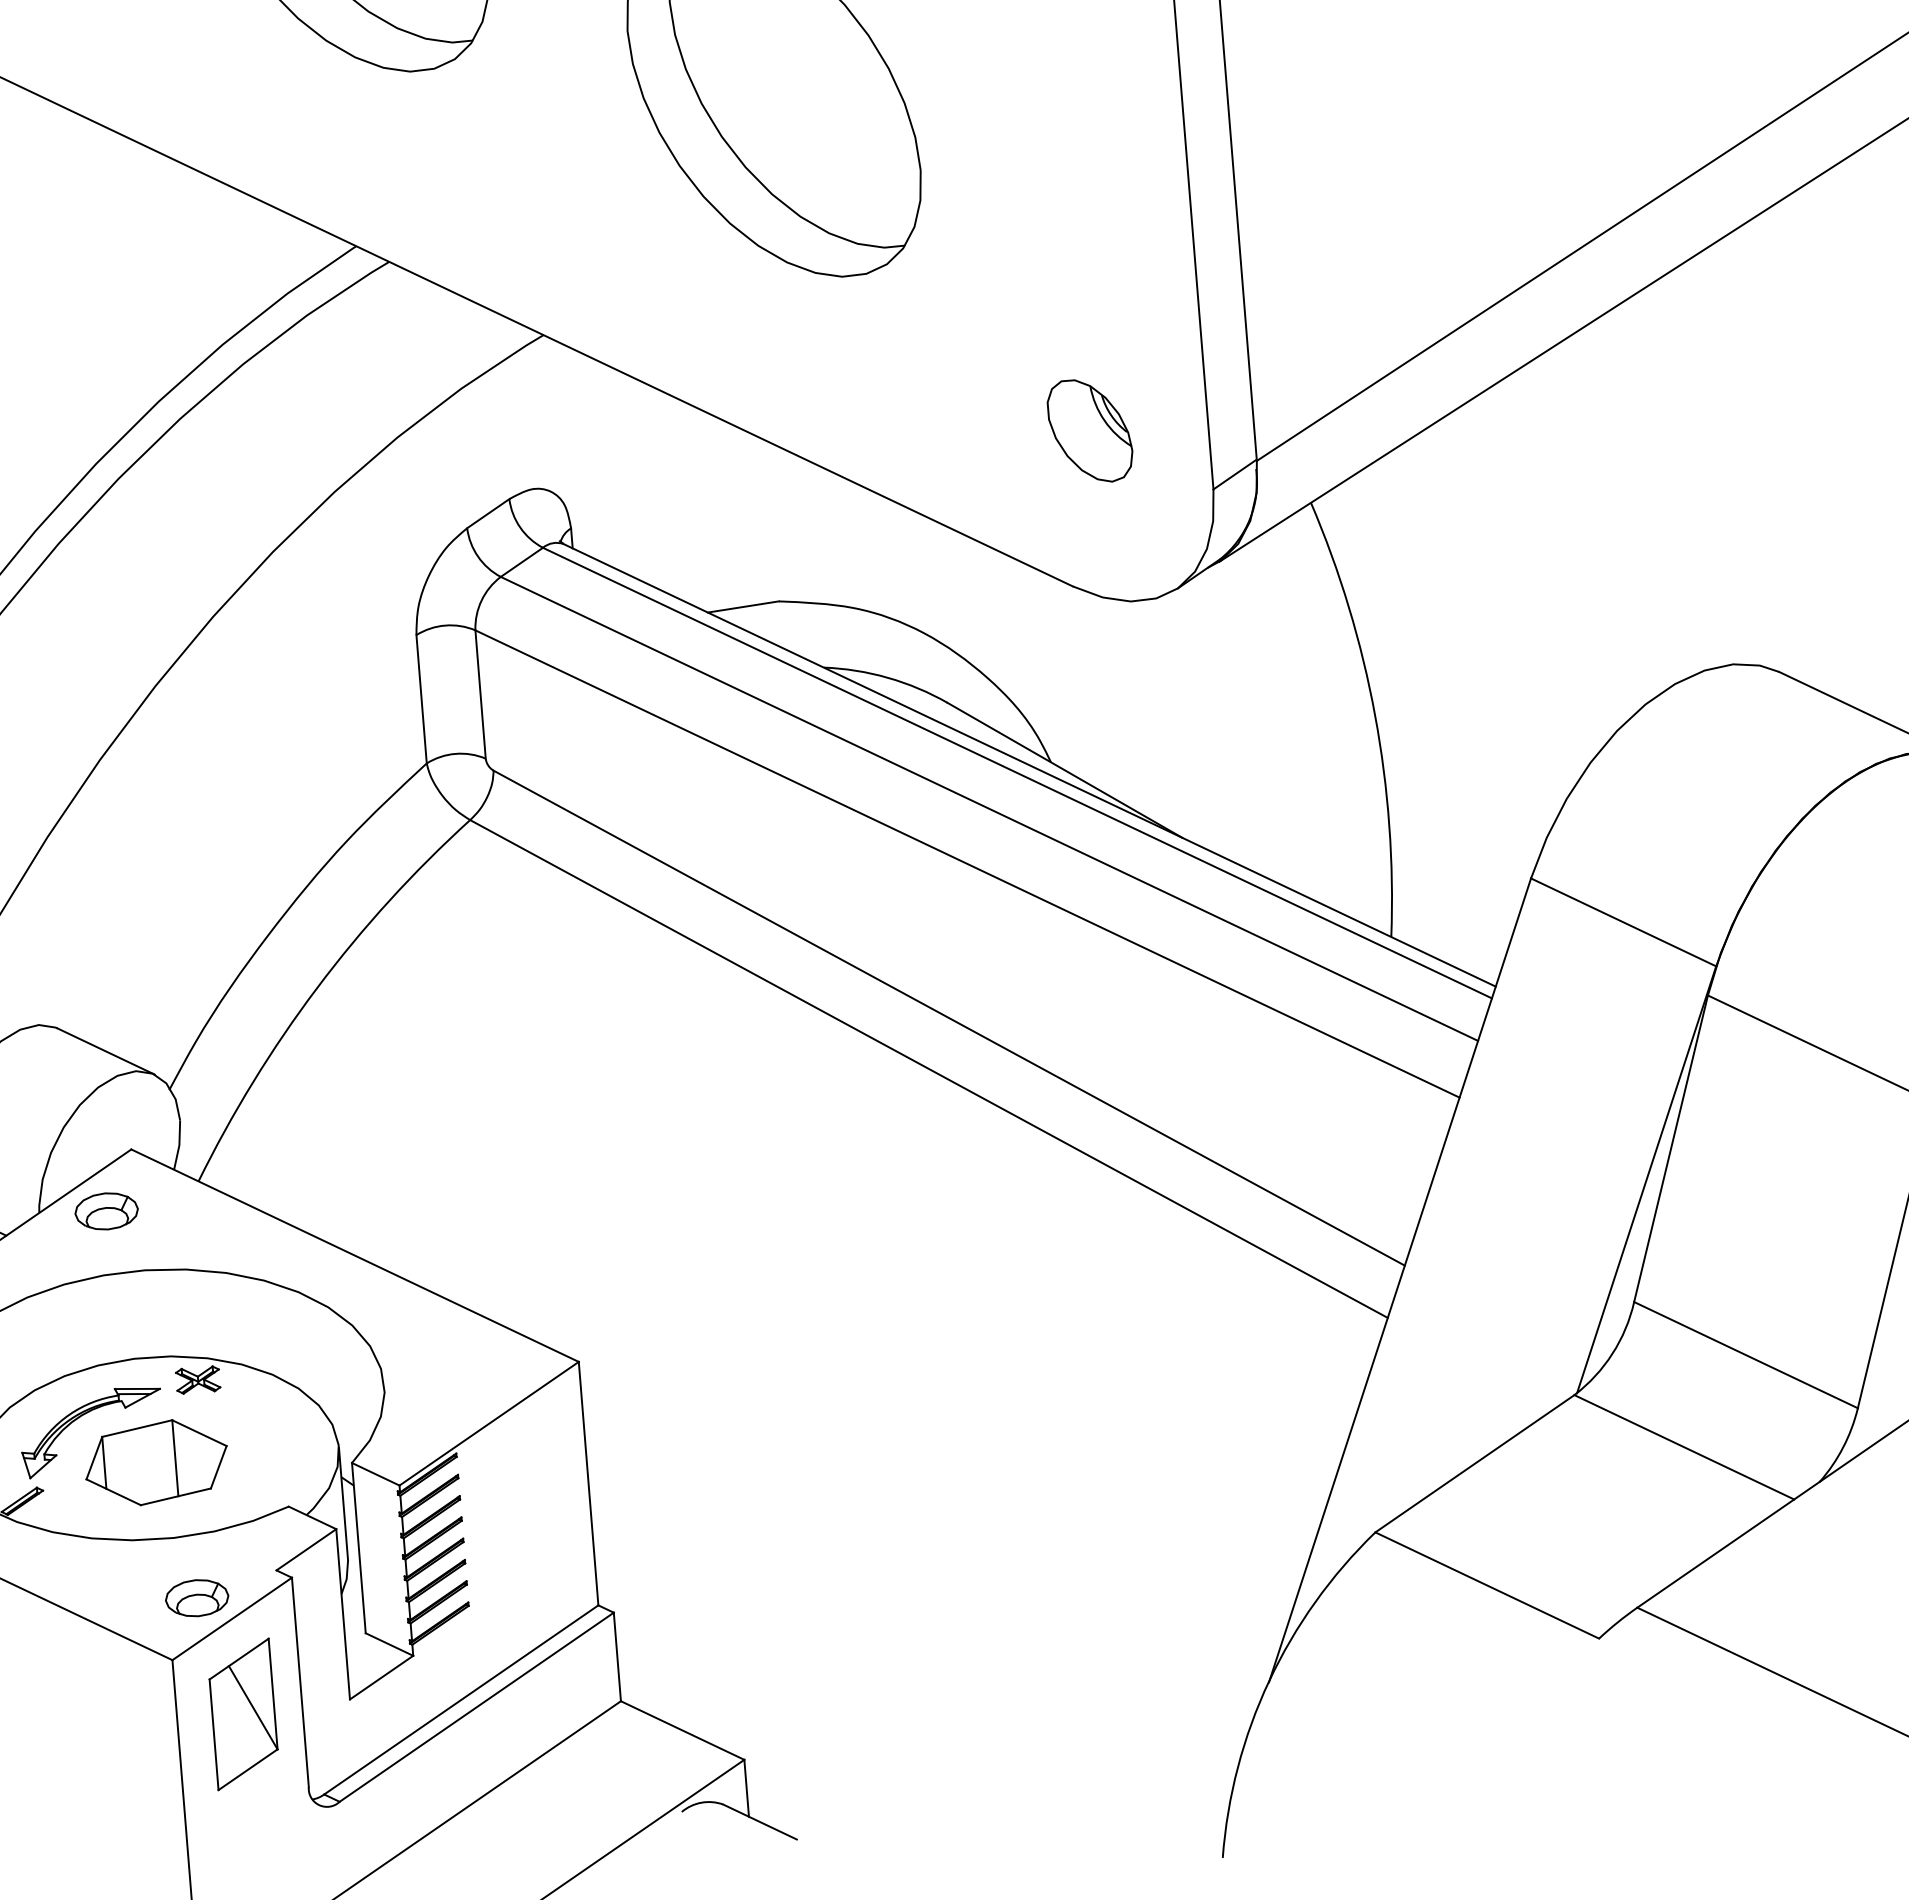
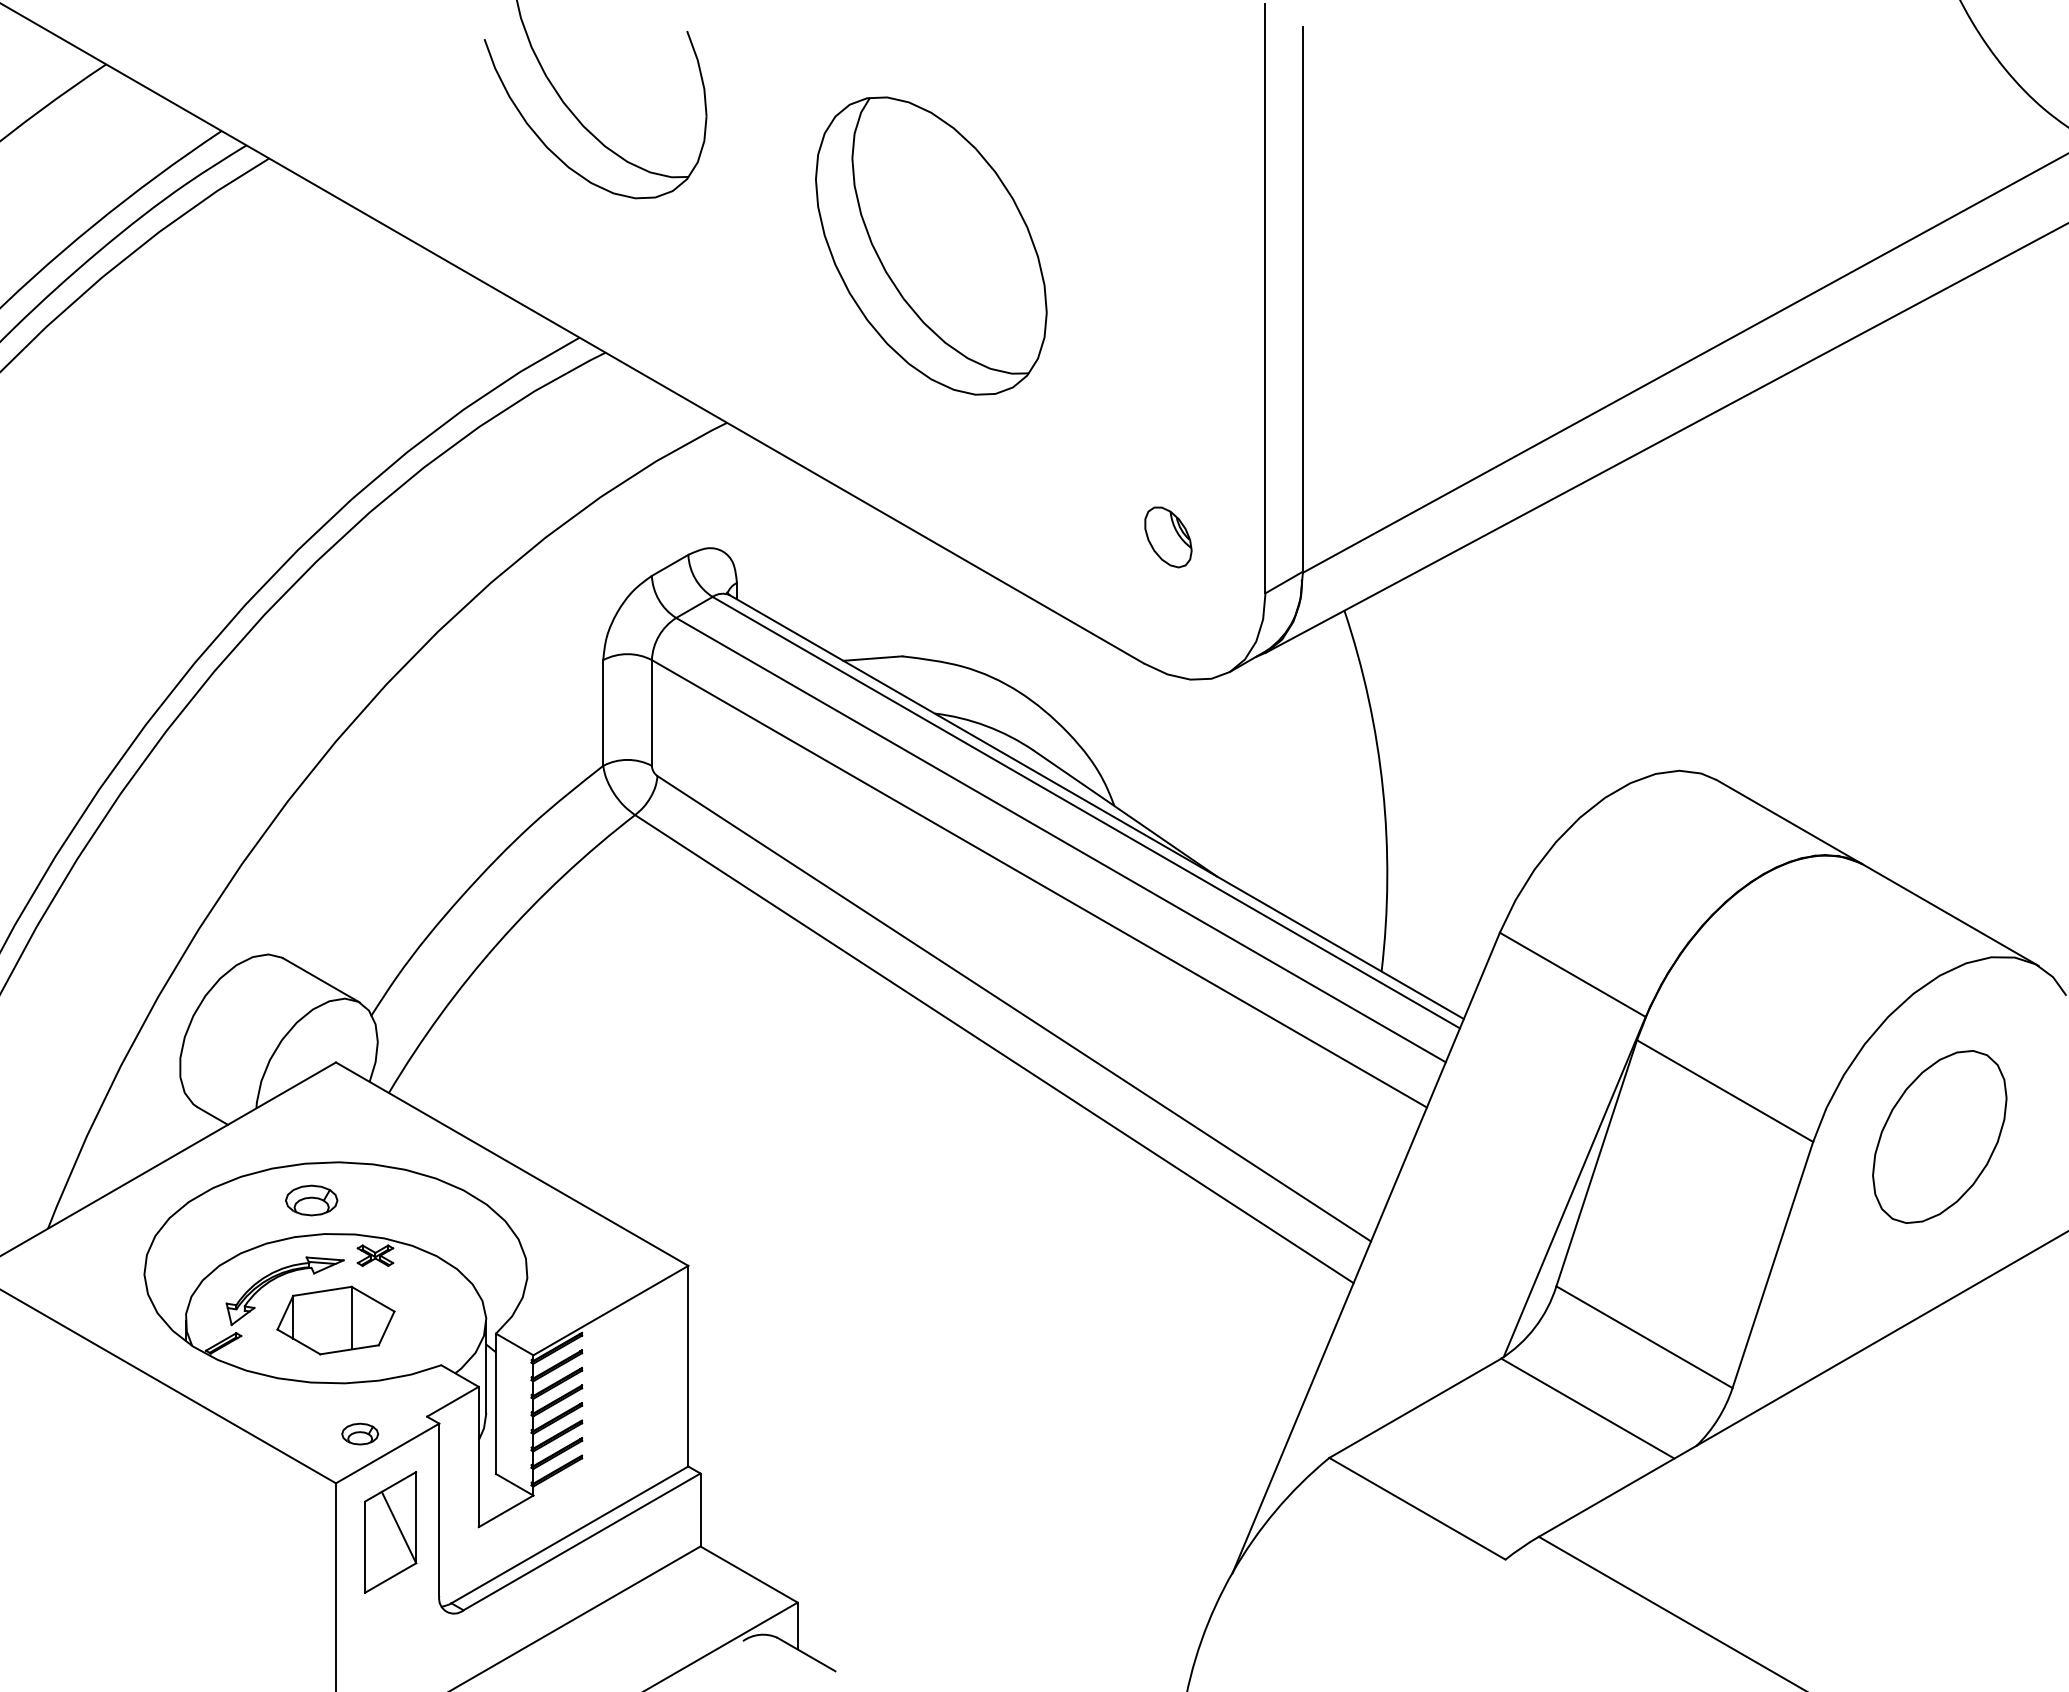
part: (1090, 431) -> (1168, 537), size x0.7
part: (106, 1211) -> (311, 1200), moved
part: (196, 1597) -> (359, 1433), size x0.7

